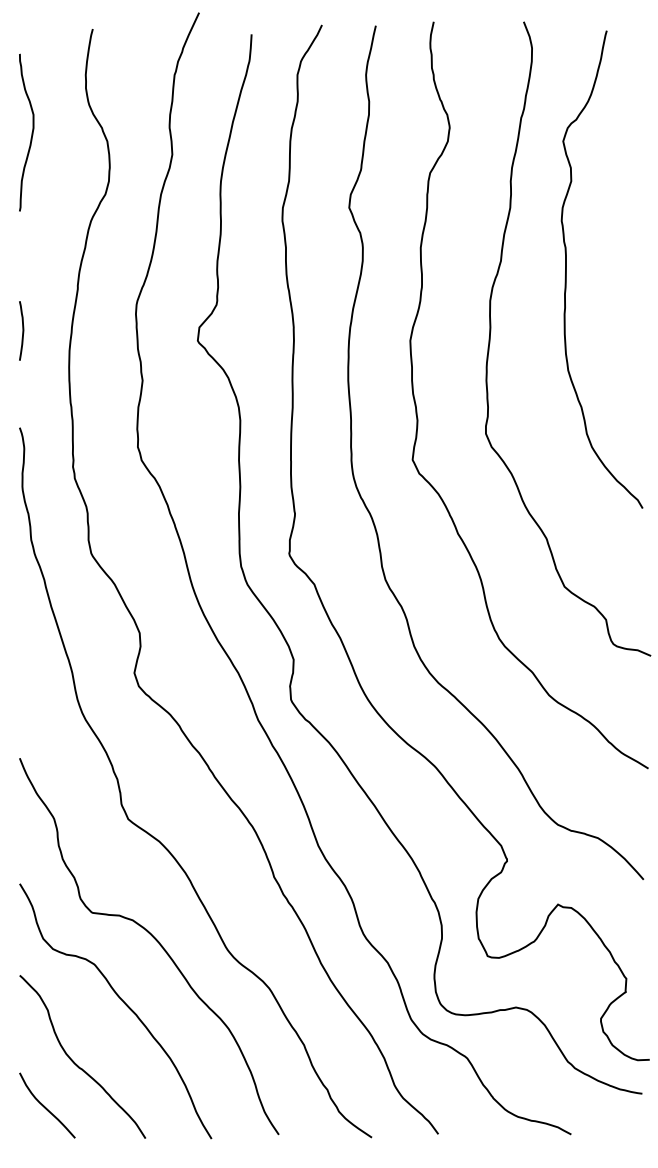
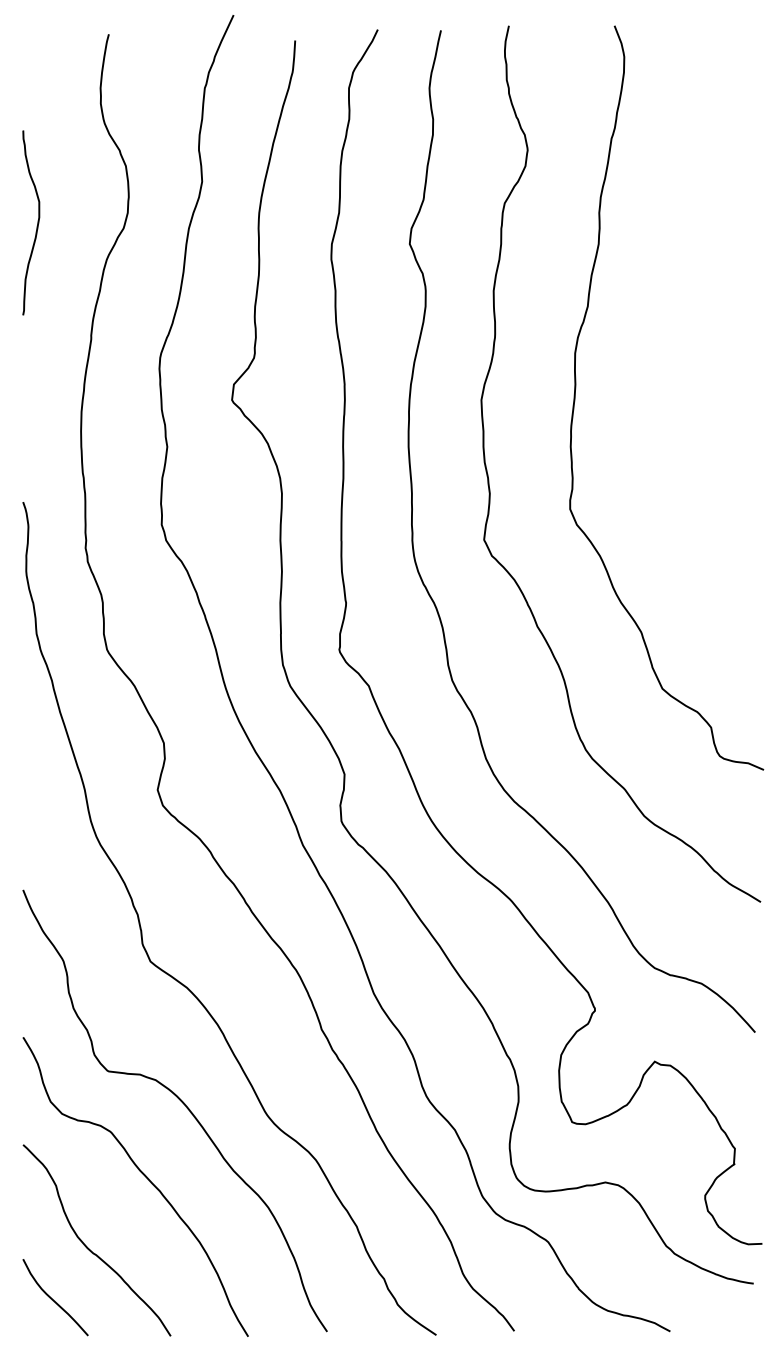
curve: (32, 132) -> (37, 222), moved
curve: (566, 269) -> (664, 316), removed
curve: (22, 330) -> (26, 388), removed

